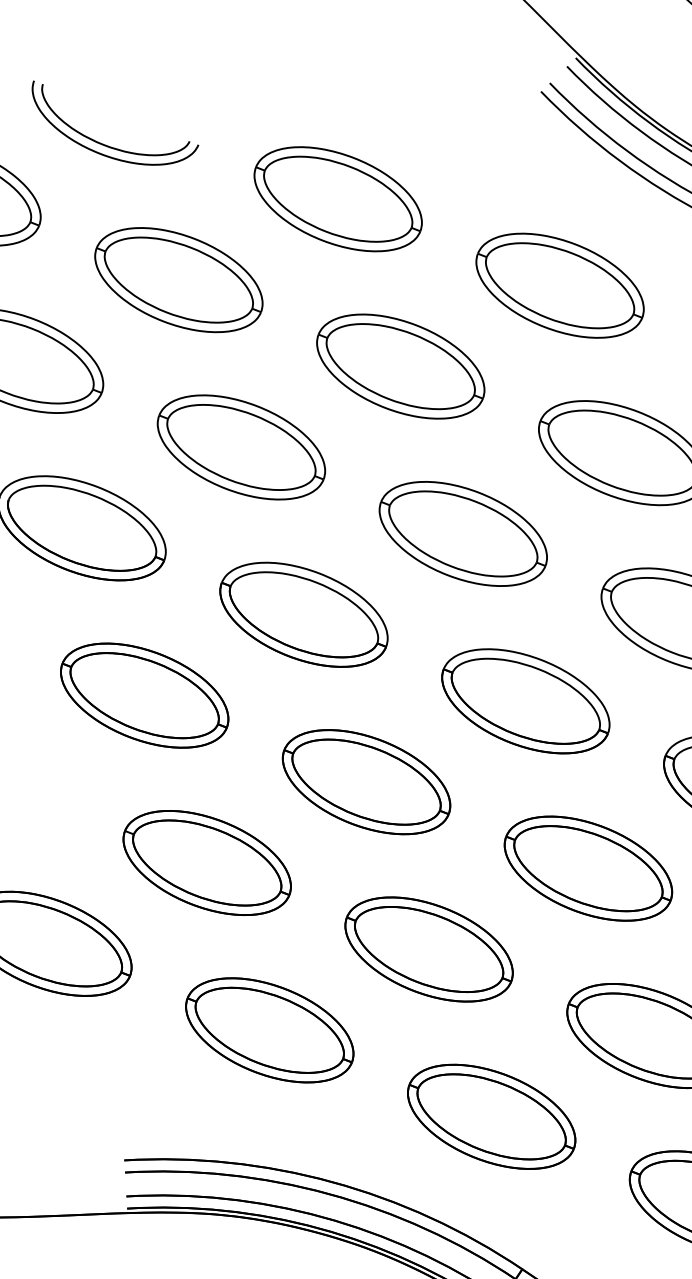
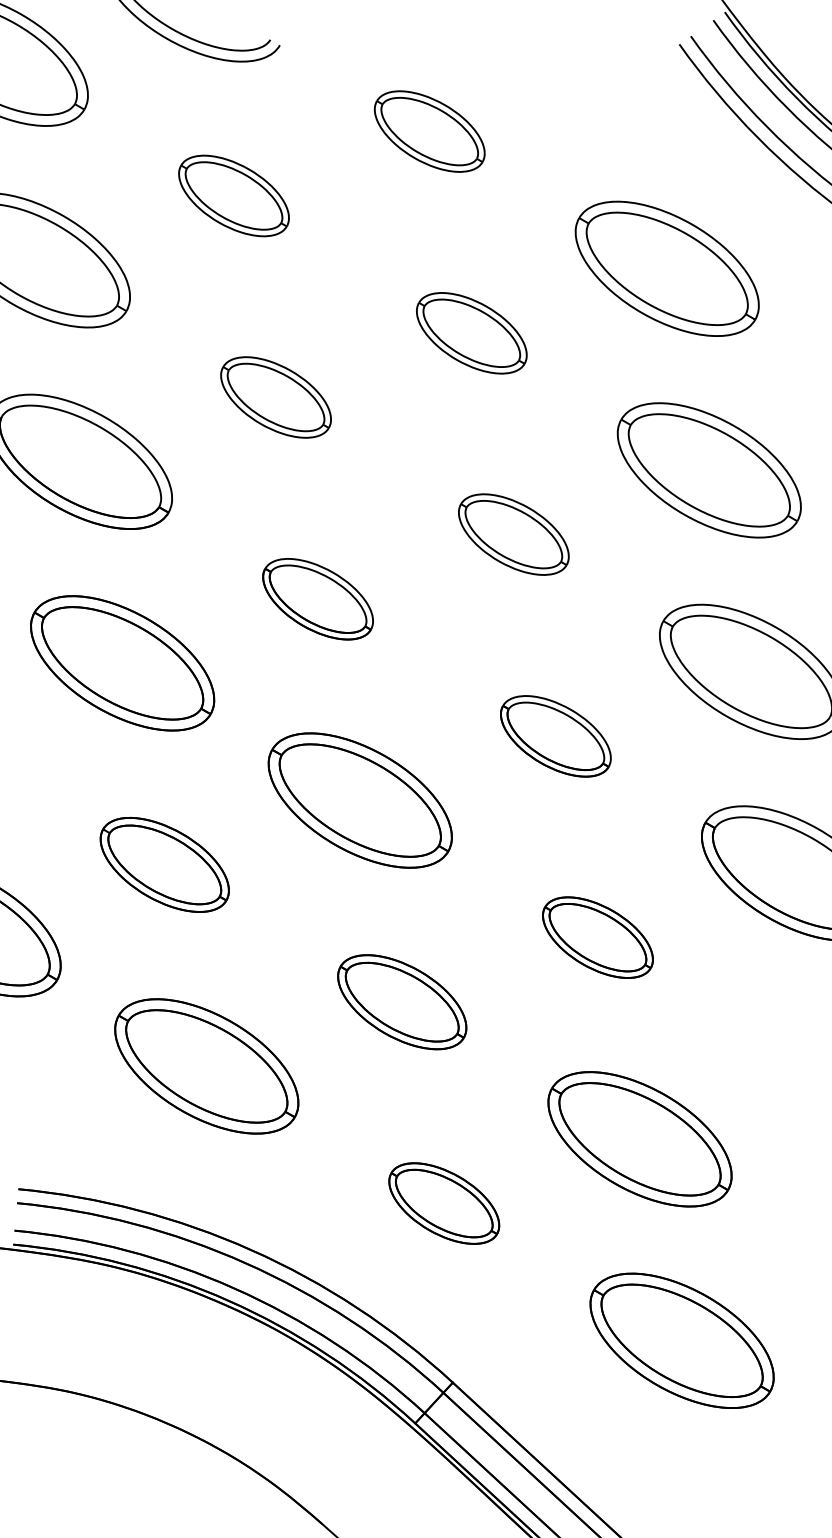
part: (338, 199) -> (429, 131), size x0.6
part: (178, 279) -> (233, 195), size x0.6
part: (400, 366) -> (471, 333), size x0.6
part: (240, 447) -> (275, 397), size x0.6
part: (463, 533) -> (513, 534), size x0.6
part: (303, 615) -> (317, 599), size x0.6
part: (525, 701) -> (555, 736), size x0.6
part: (206, 862) -> (164, 864), size x0.7
part: (588, 868) -> (597, 937), size x0.6
part: (428, 949) -> (401, 1002), size x0.7
part: (490, 1116) -> (443, 1203), size x0.6

